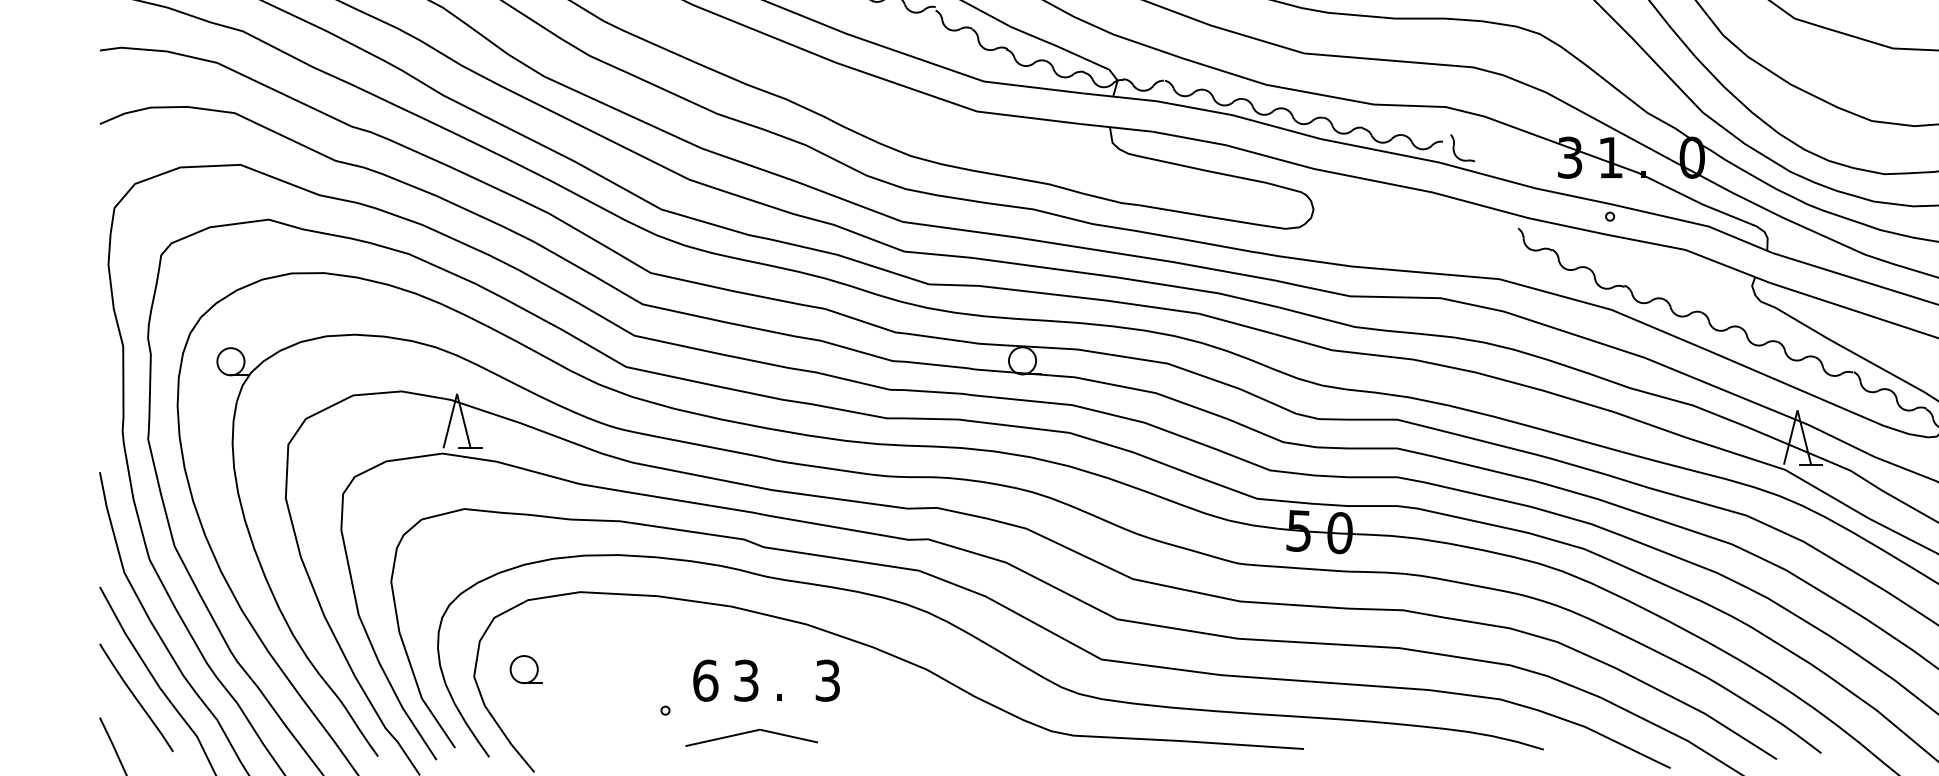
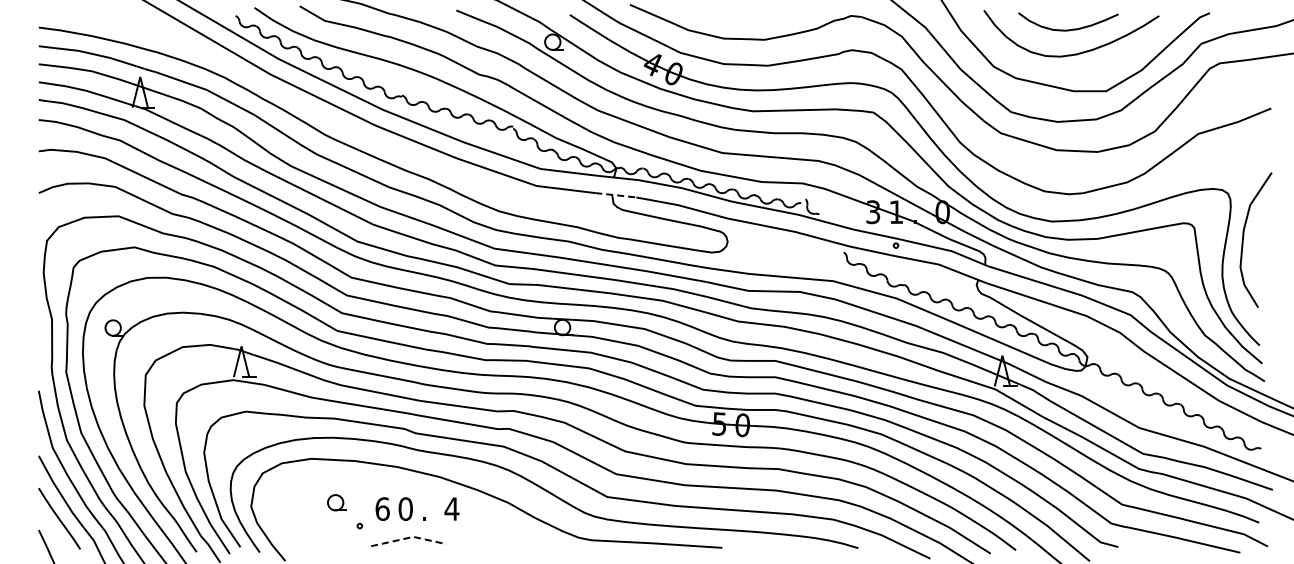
line: (1115, 128) -> (615, 195), solid -> dashed
part: (525, 669) -> (336, 502), moved
text: (745, 681) -> (405, 509), 3 -> 0
text: (826, 681) -> (451, 509), 3 -> 4
line: (752, 730) -> (409, 537), solid -> dashed

